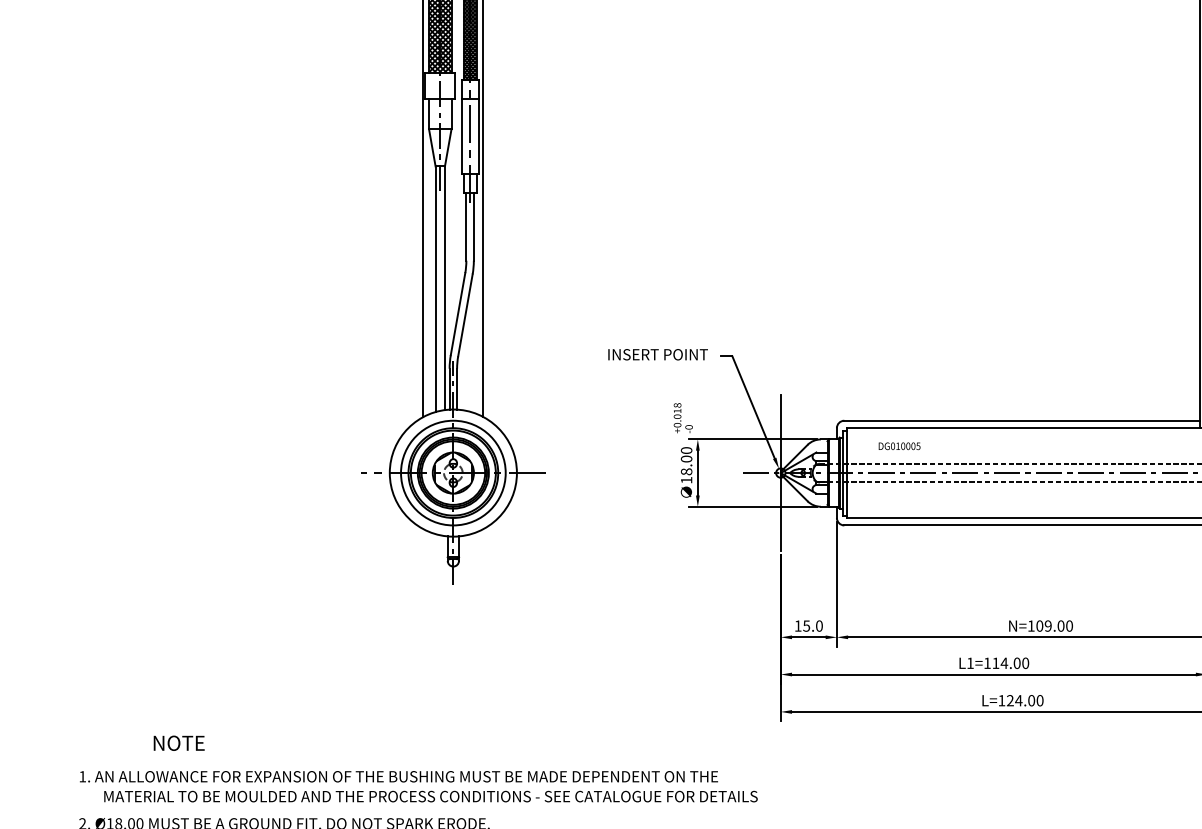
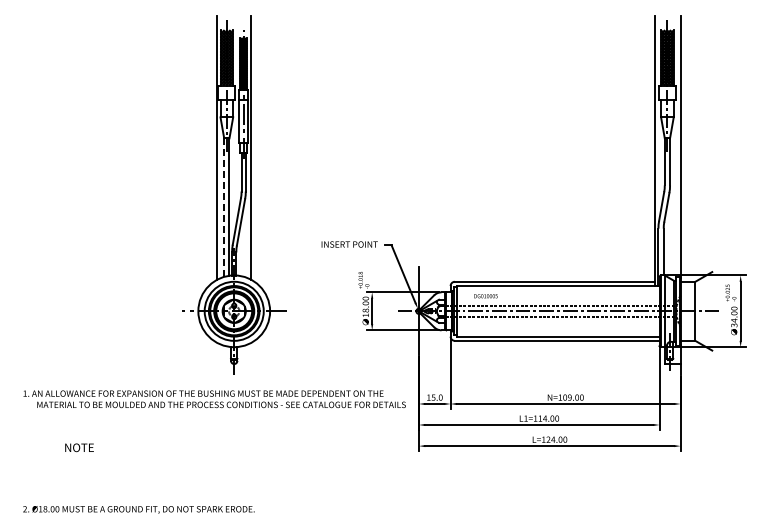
line: (436, 289) -> (224, 207), solid -> dashed
text: (179, 742) -> (79, 447), moved
text: (418, 787) -> (214, 399), moved

